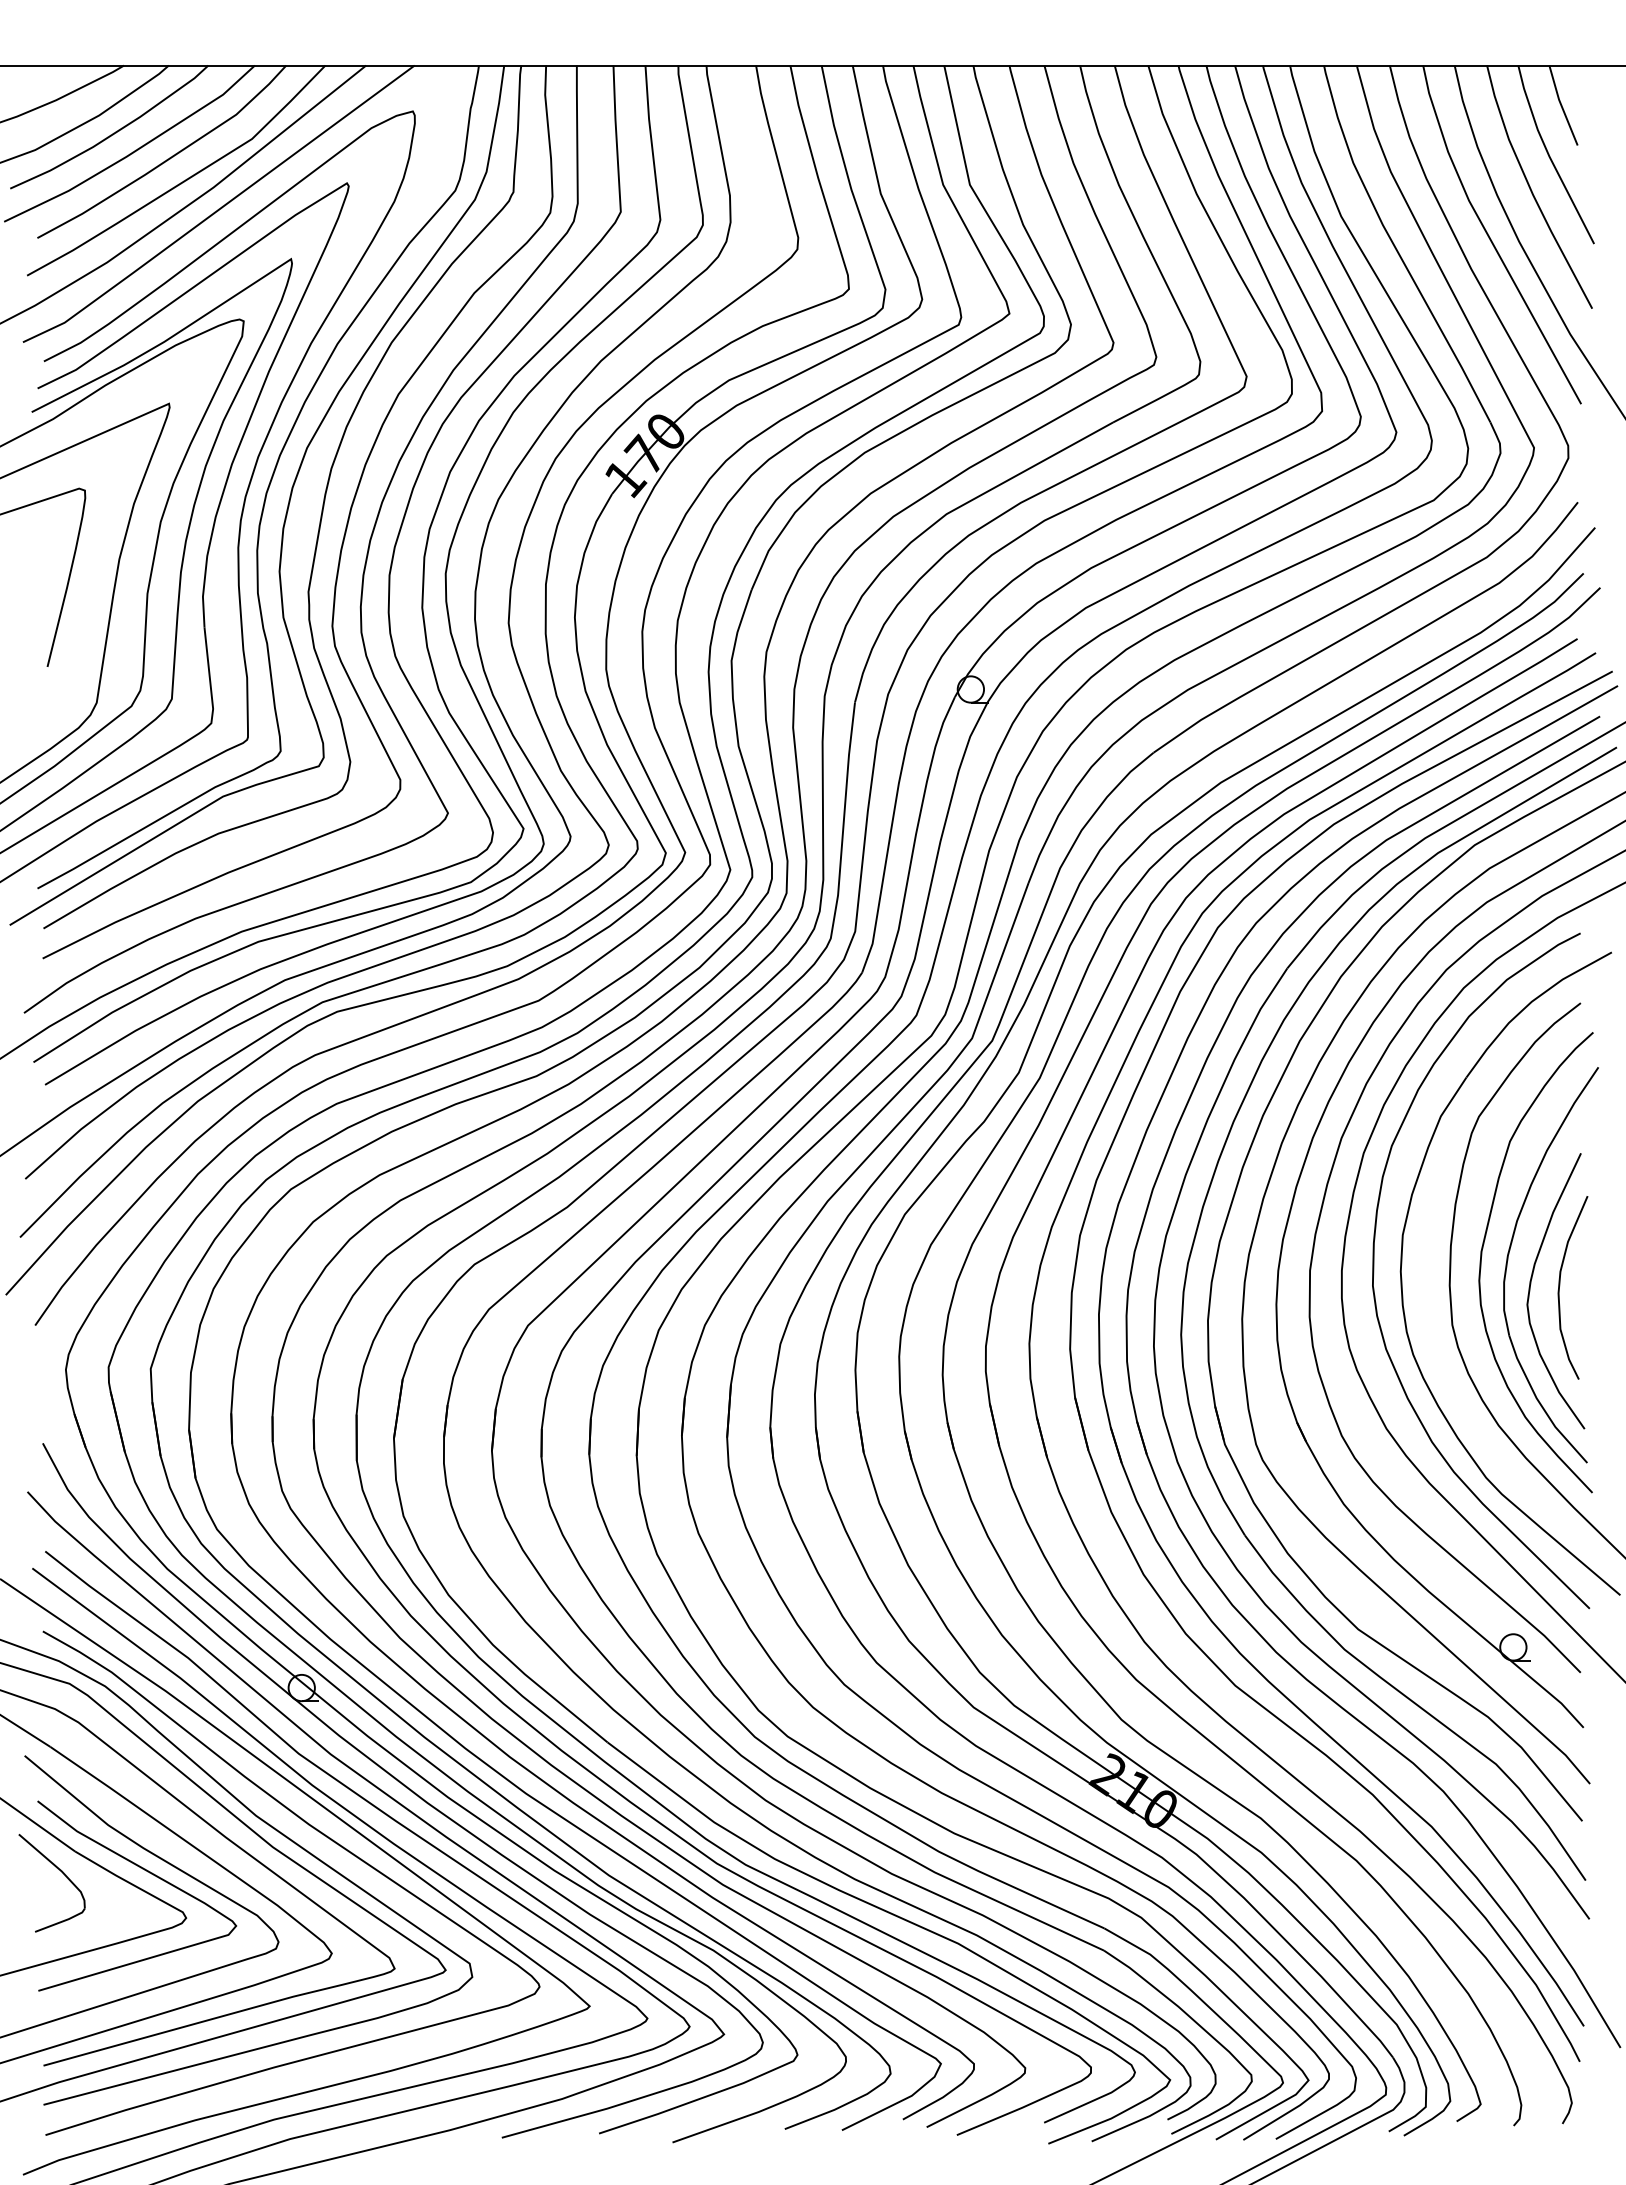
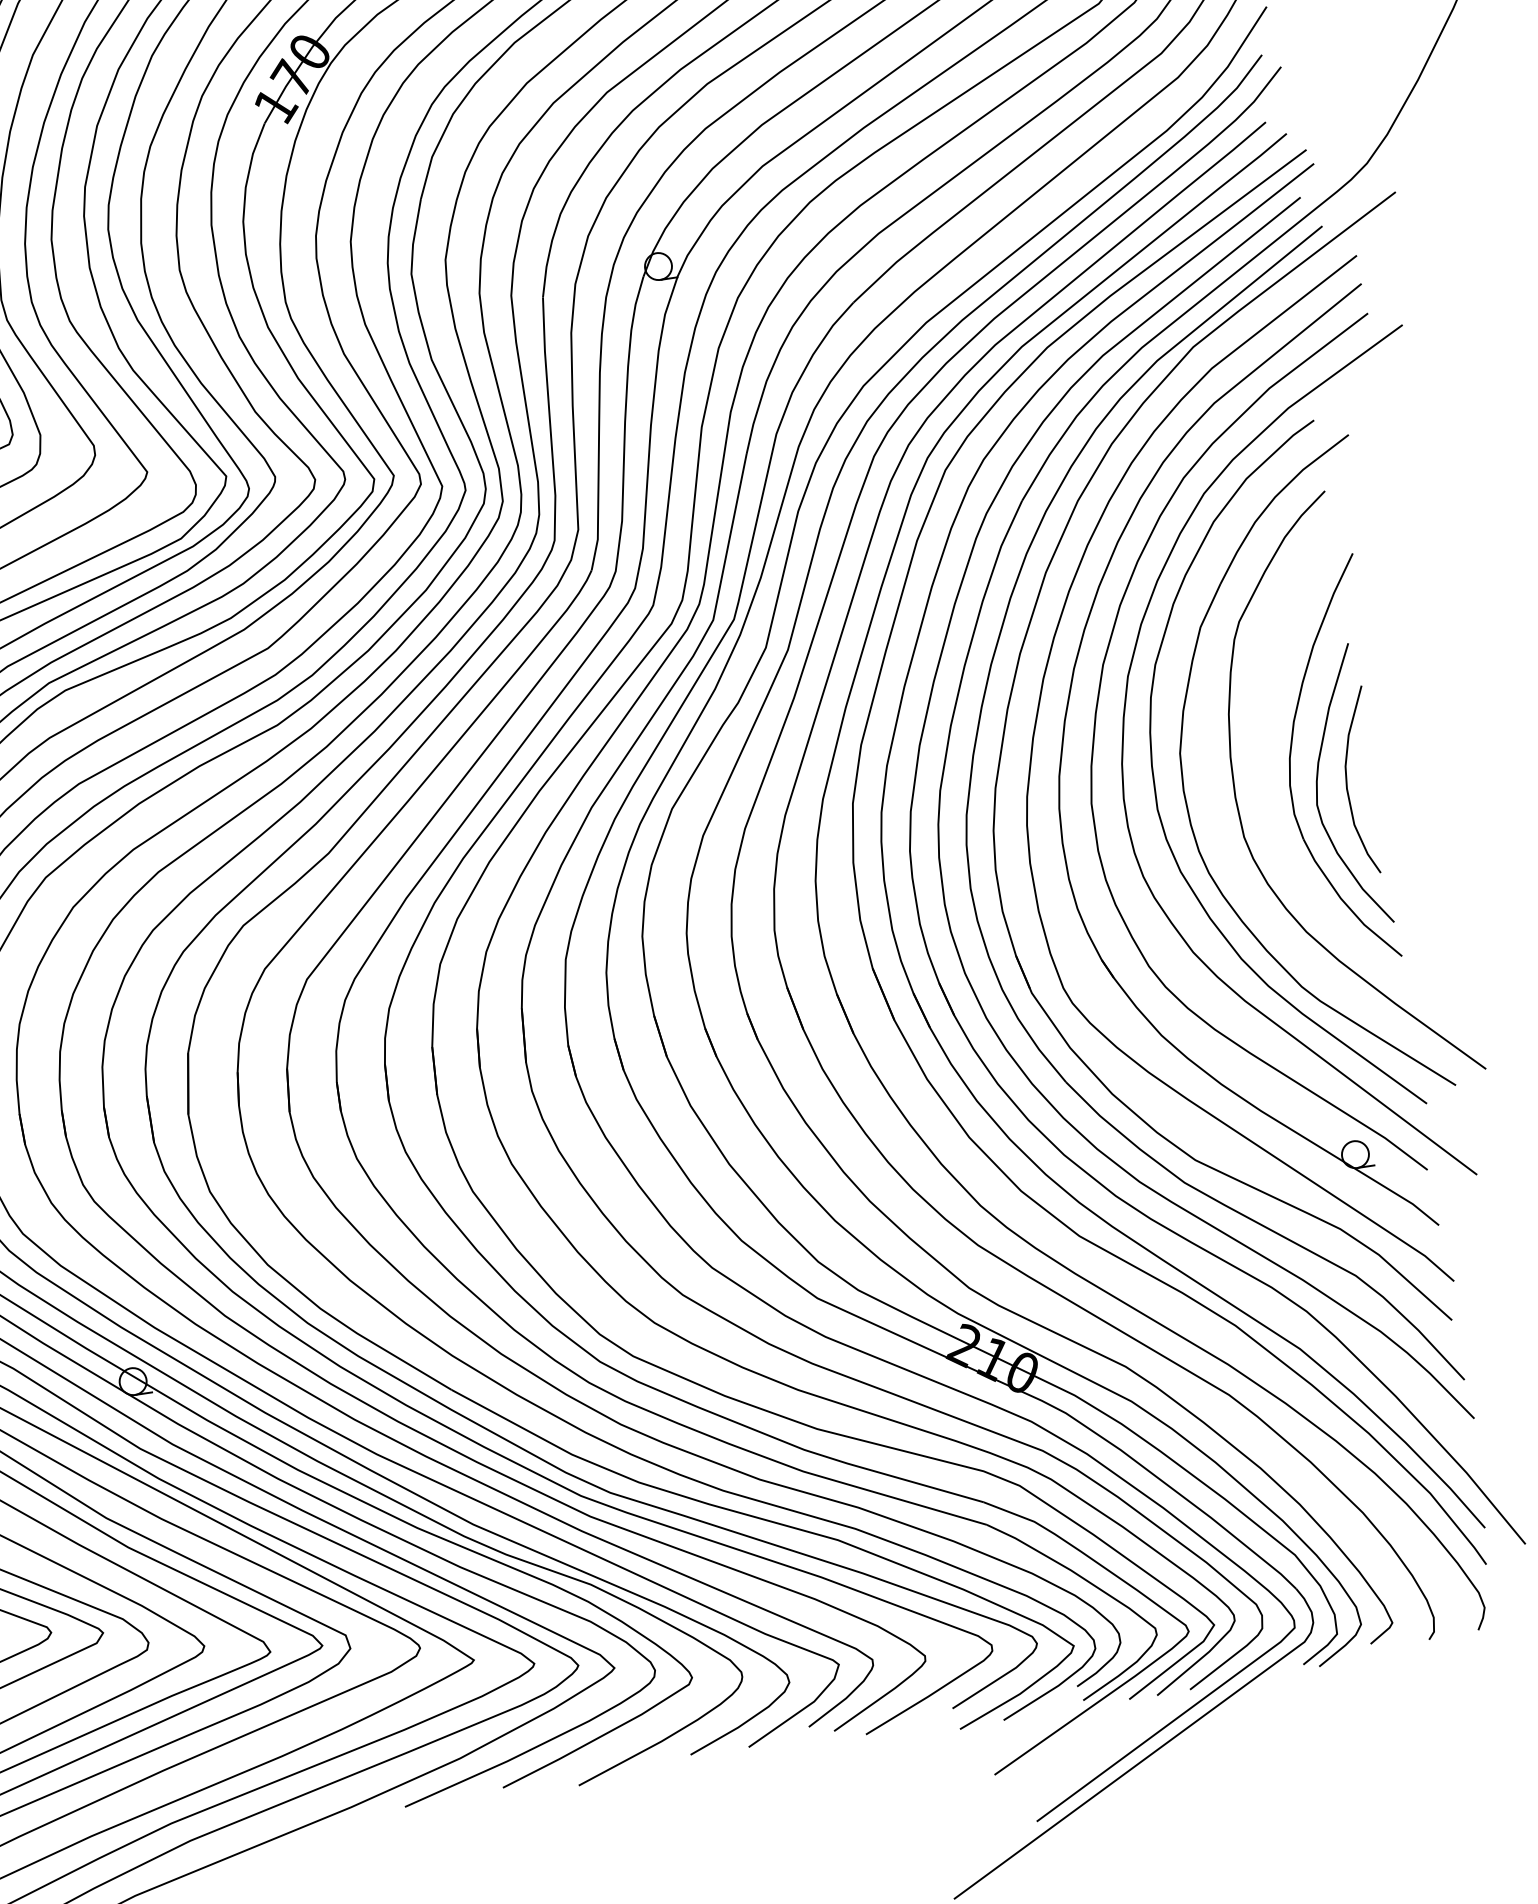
curve: (1482, 1255) -> (1264, 762), removed

